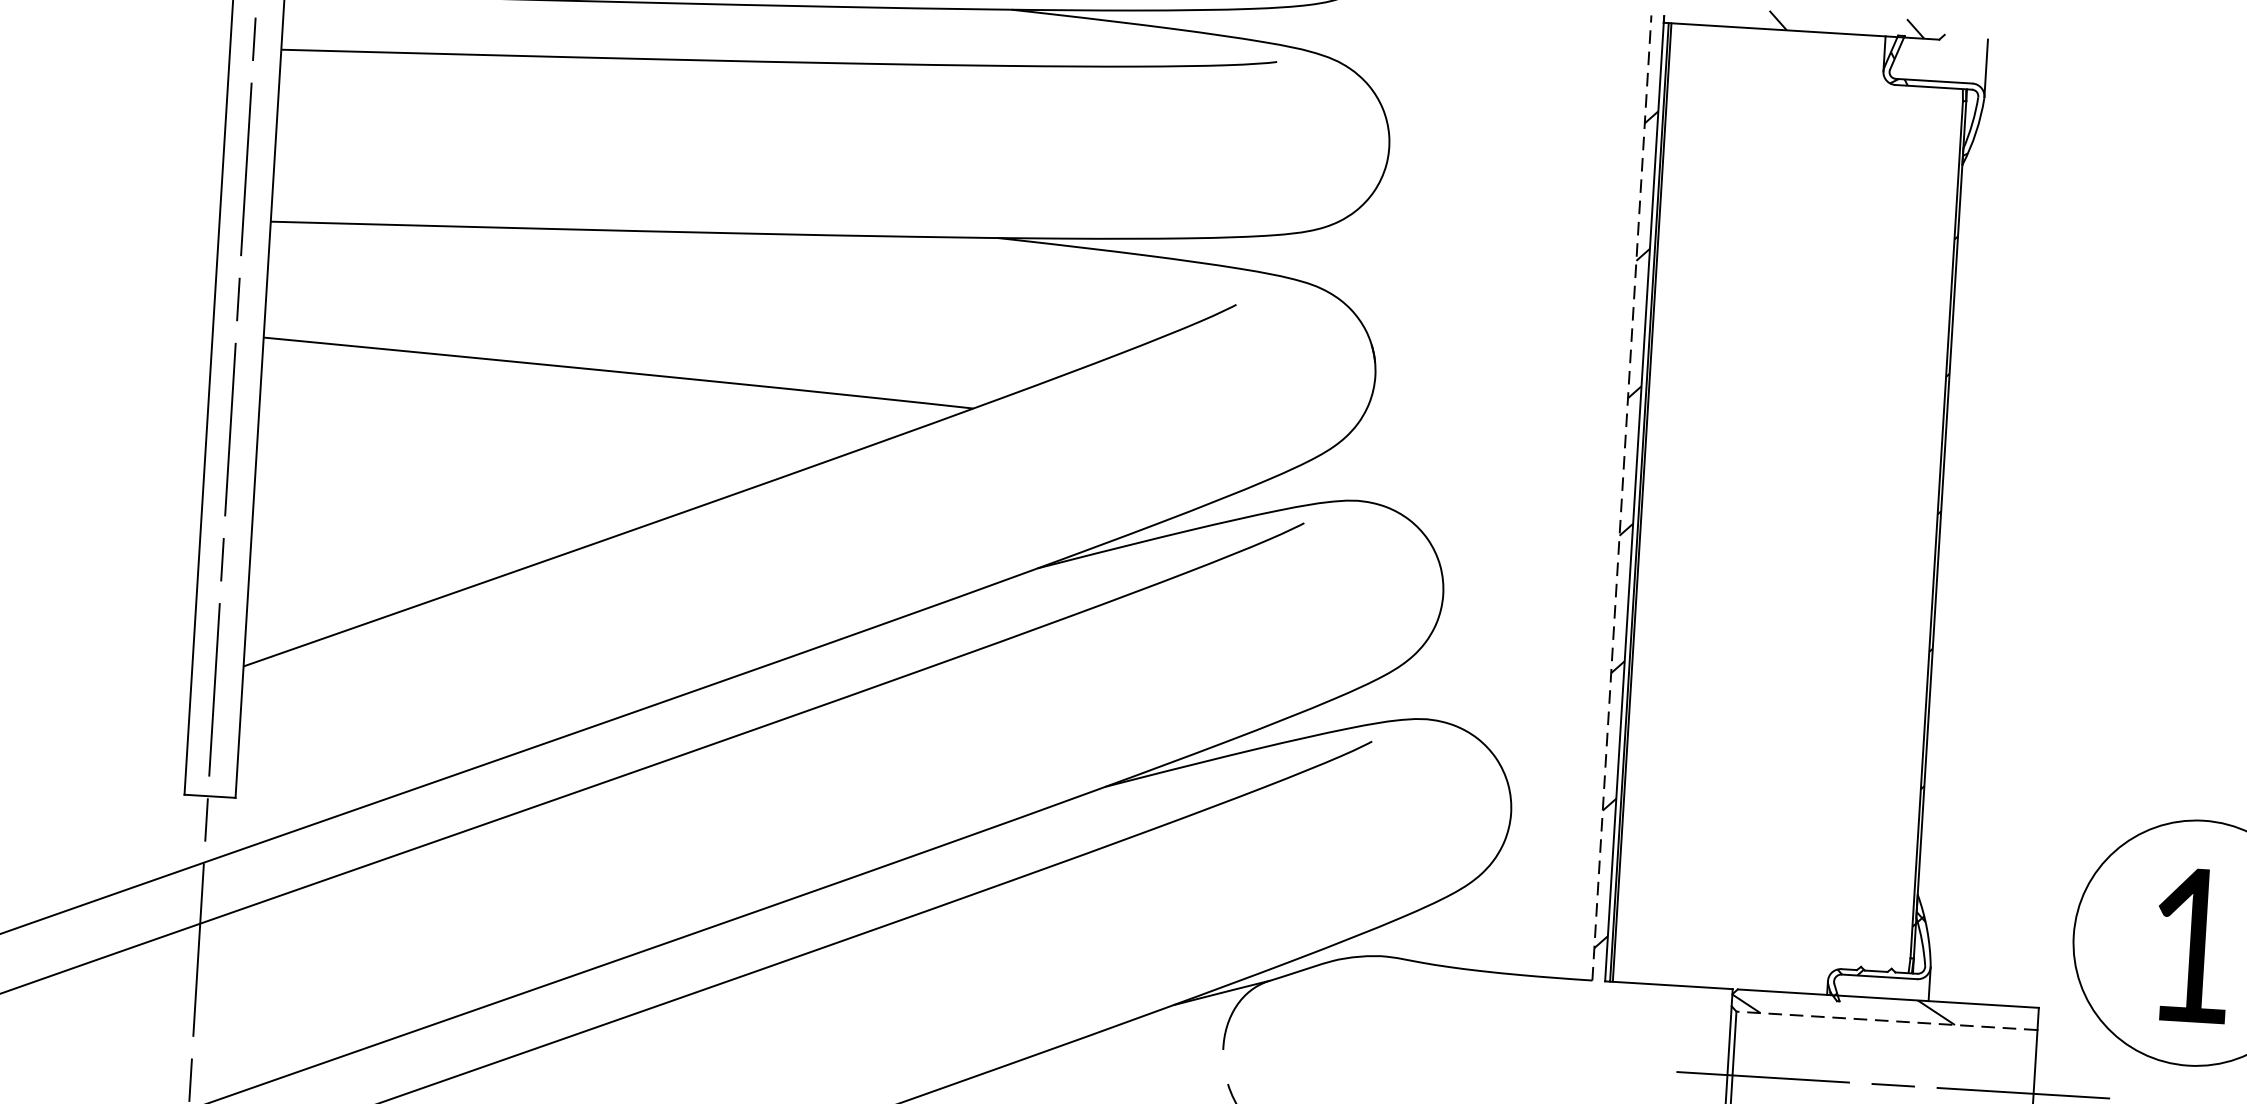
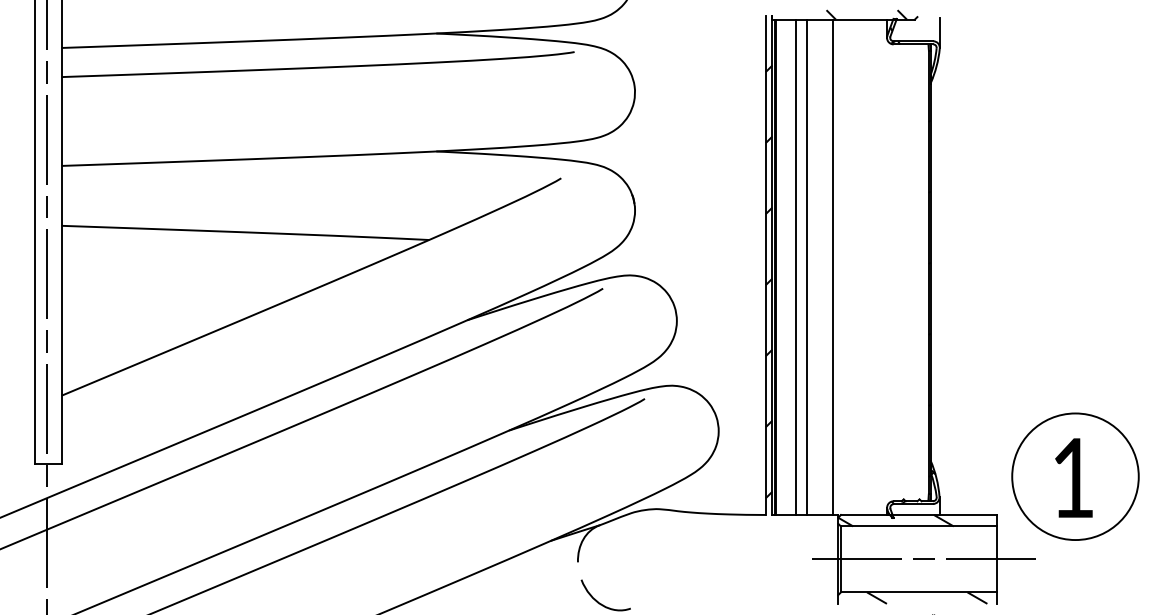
line: (1621, 497) -> (765, 265), dashed -> solid
line: (1681, 503) -> (796, 266), added
line: (1700, 504) -> (806, 266), added
line: (1752, 507) -> (833, 266), added
line: (1886, 1020) -> (918, 526), dashed -> solid

